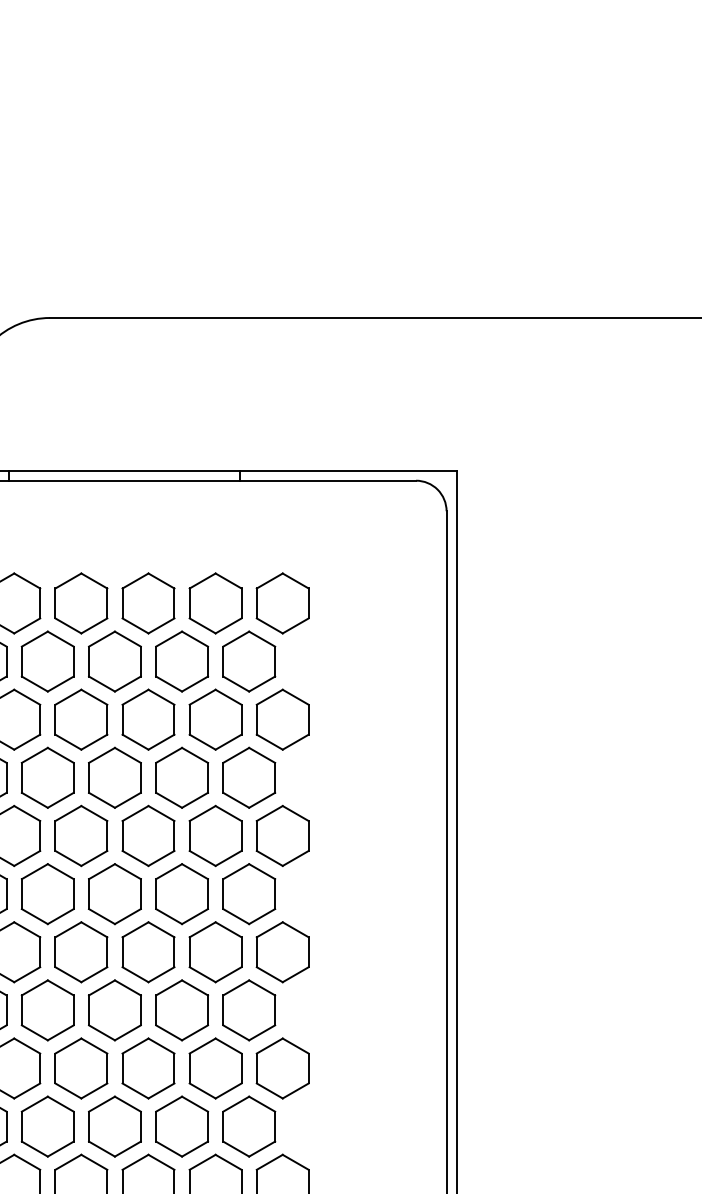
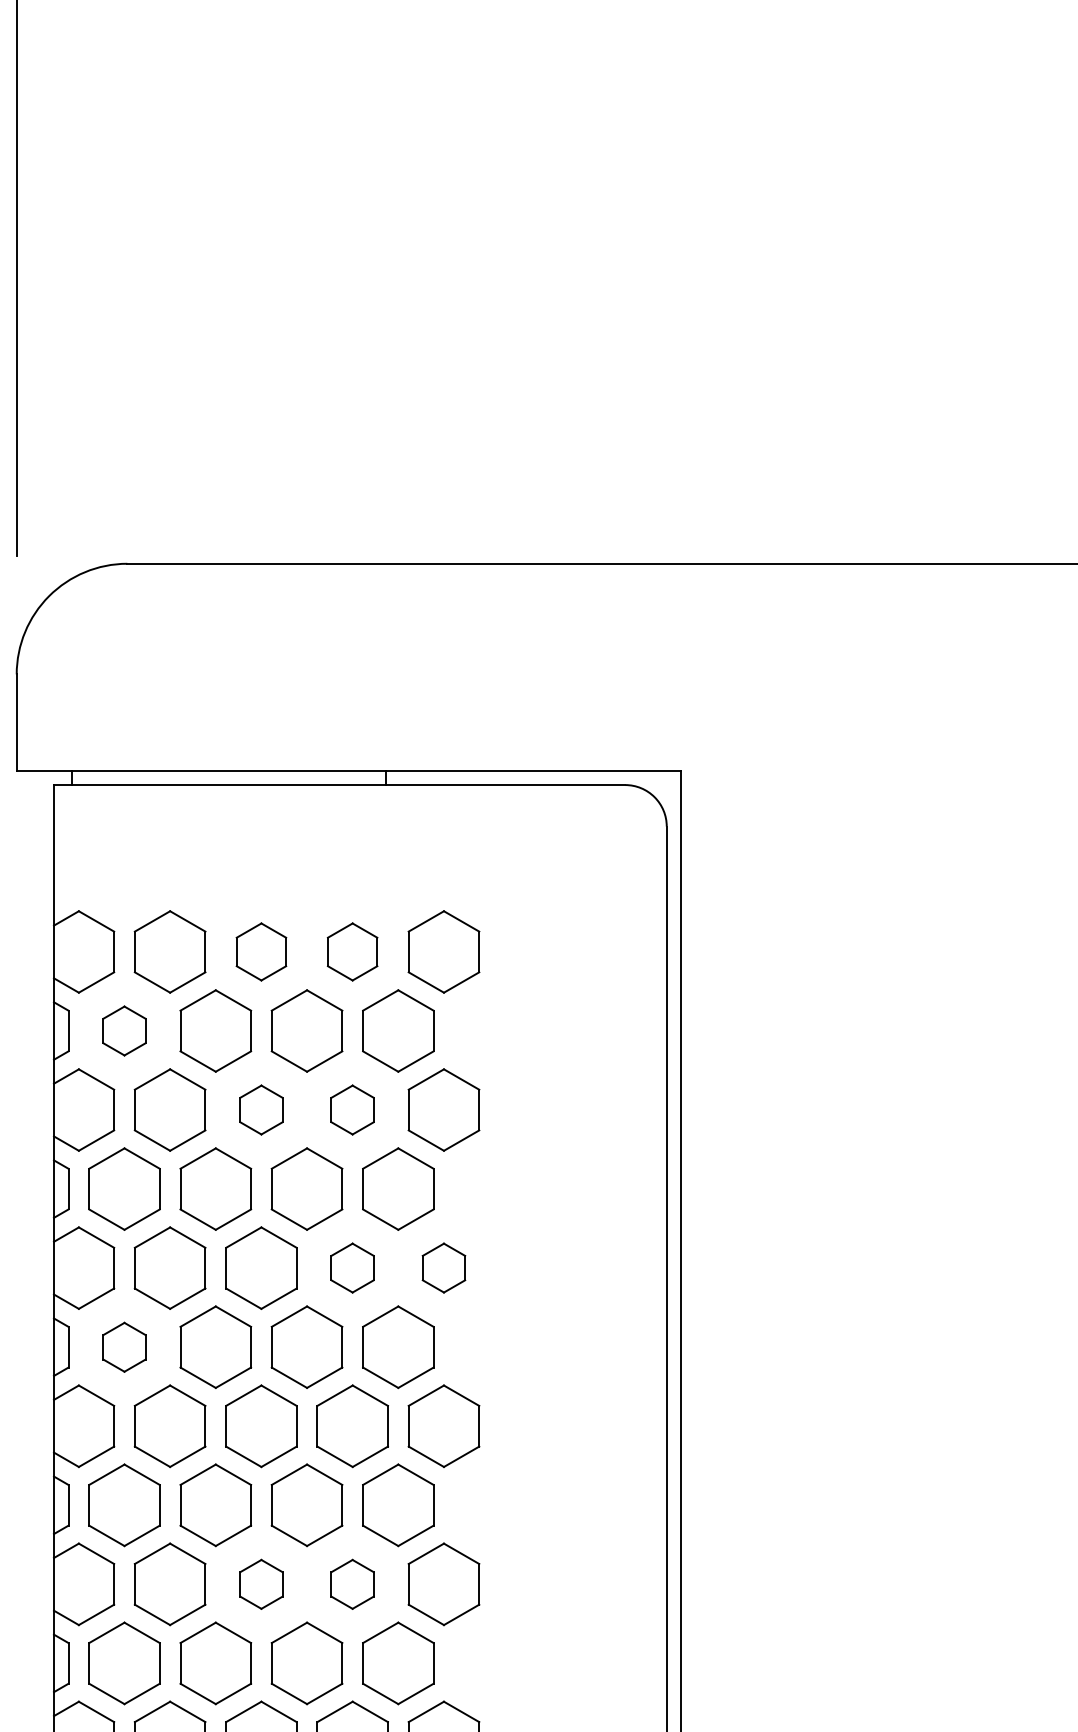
part: (148, 603) -> (261, 951), size x0.7
part: (215, 603) -> (352, 951), size x0.7
part: (47, 661) -> (124, 1030), size x0.6
part: (148, 719) -> (261, 1109), size x0.6
part: (215, 719) -> (352, 1109), size x0.6
part: (215, 835) -> (352, 1267), size x0.6
part: (282, 835) -> (443, 1267), size x0.6
part: (47, 894) -> (124, 1347), size x0.6
part: (148, 1068) -> (261, 1584), size x0.6
part: (215, 1068) -> (352, 1584), size x0.6

